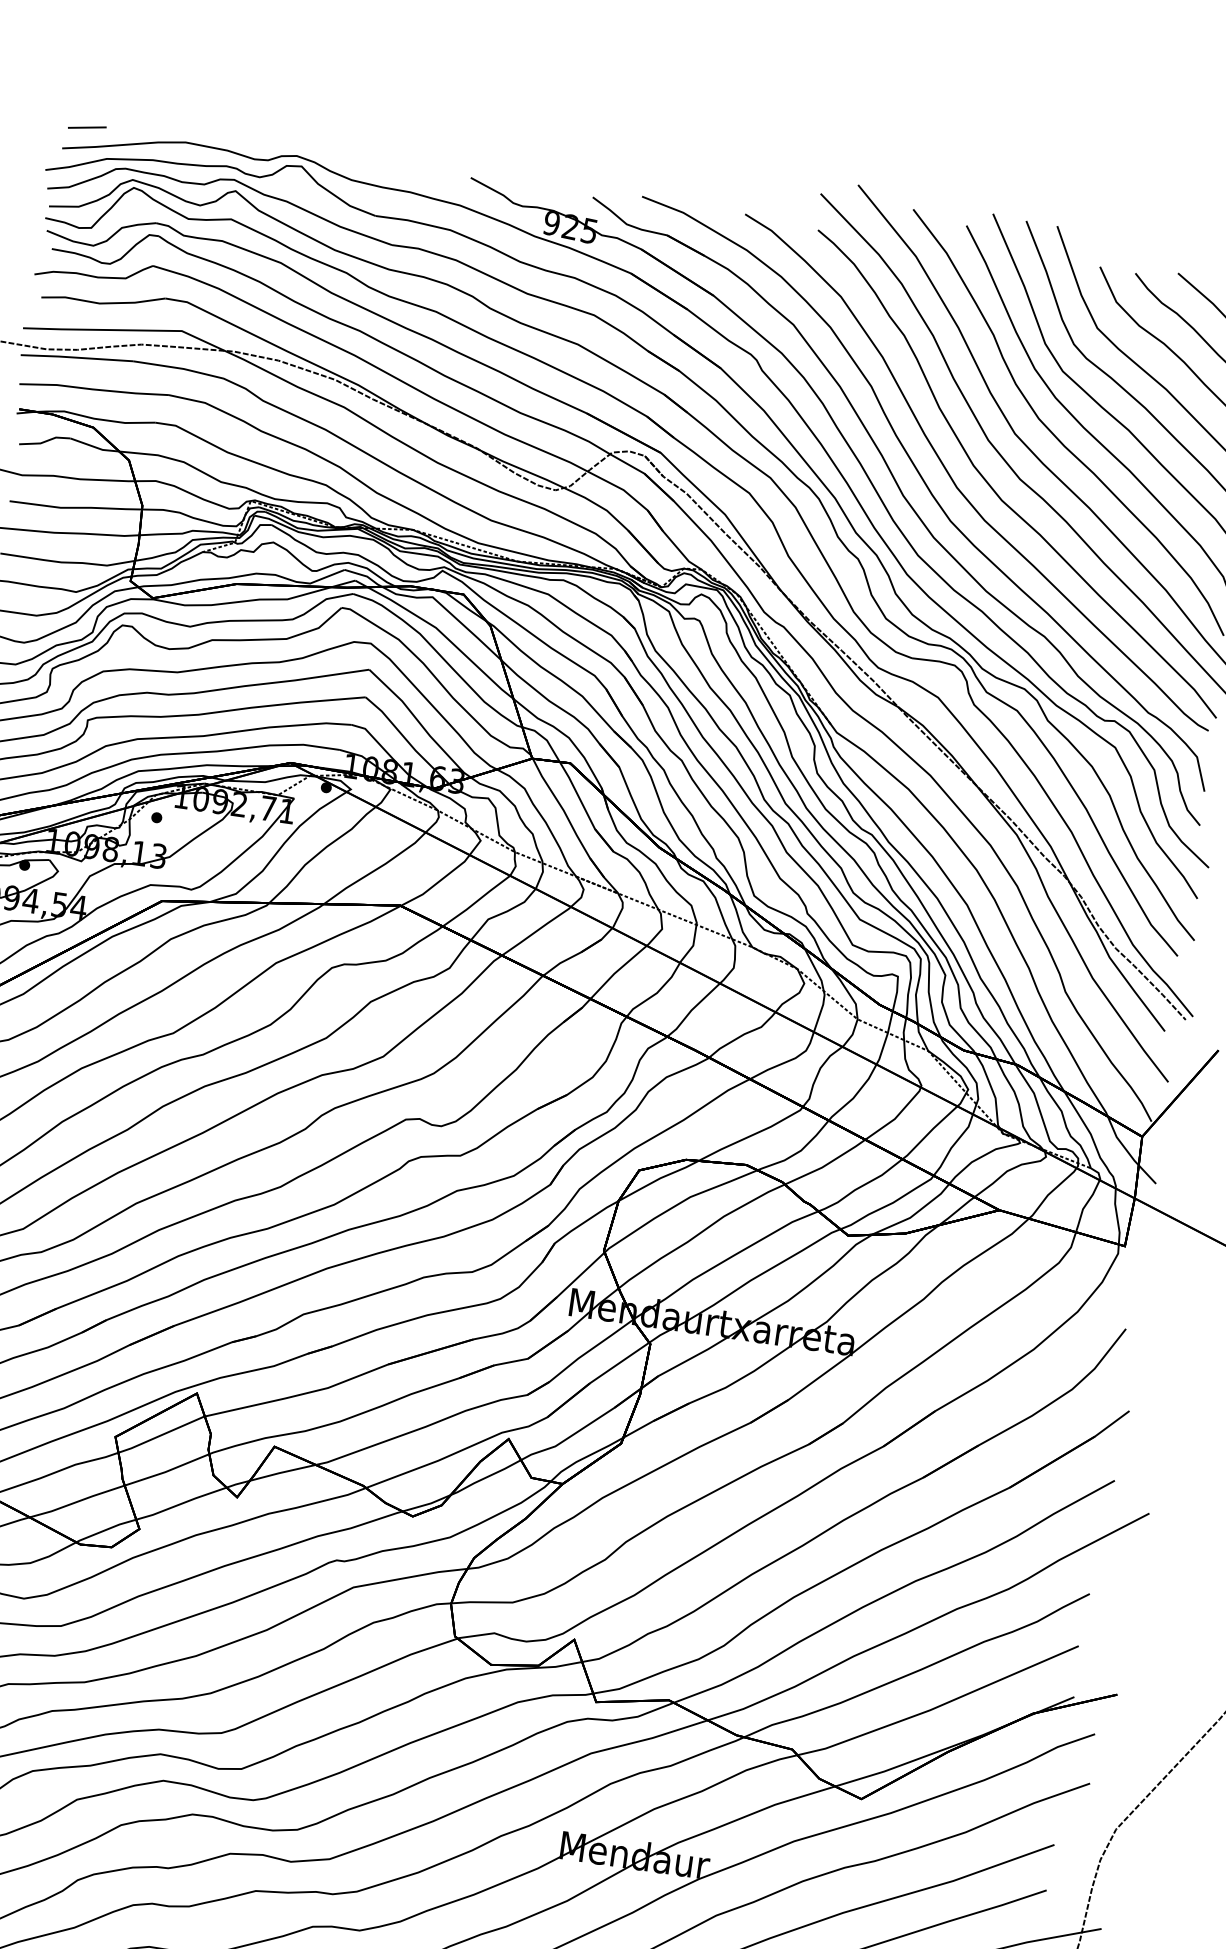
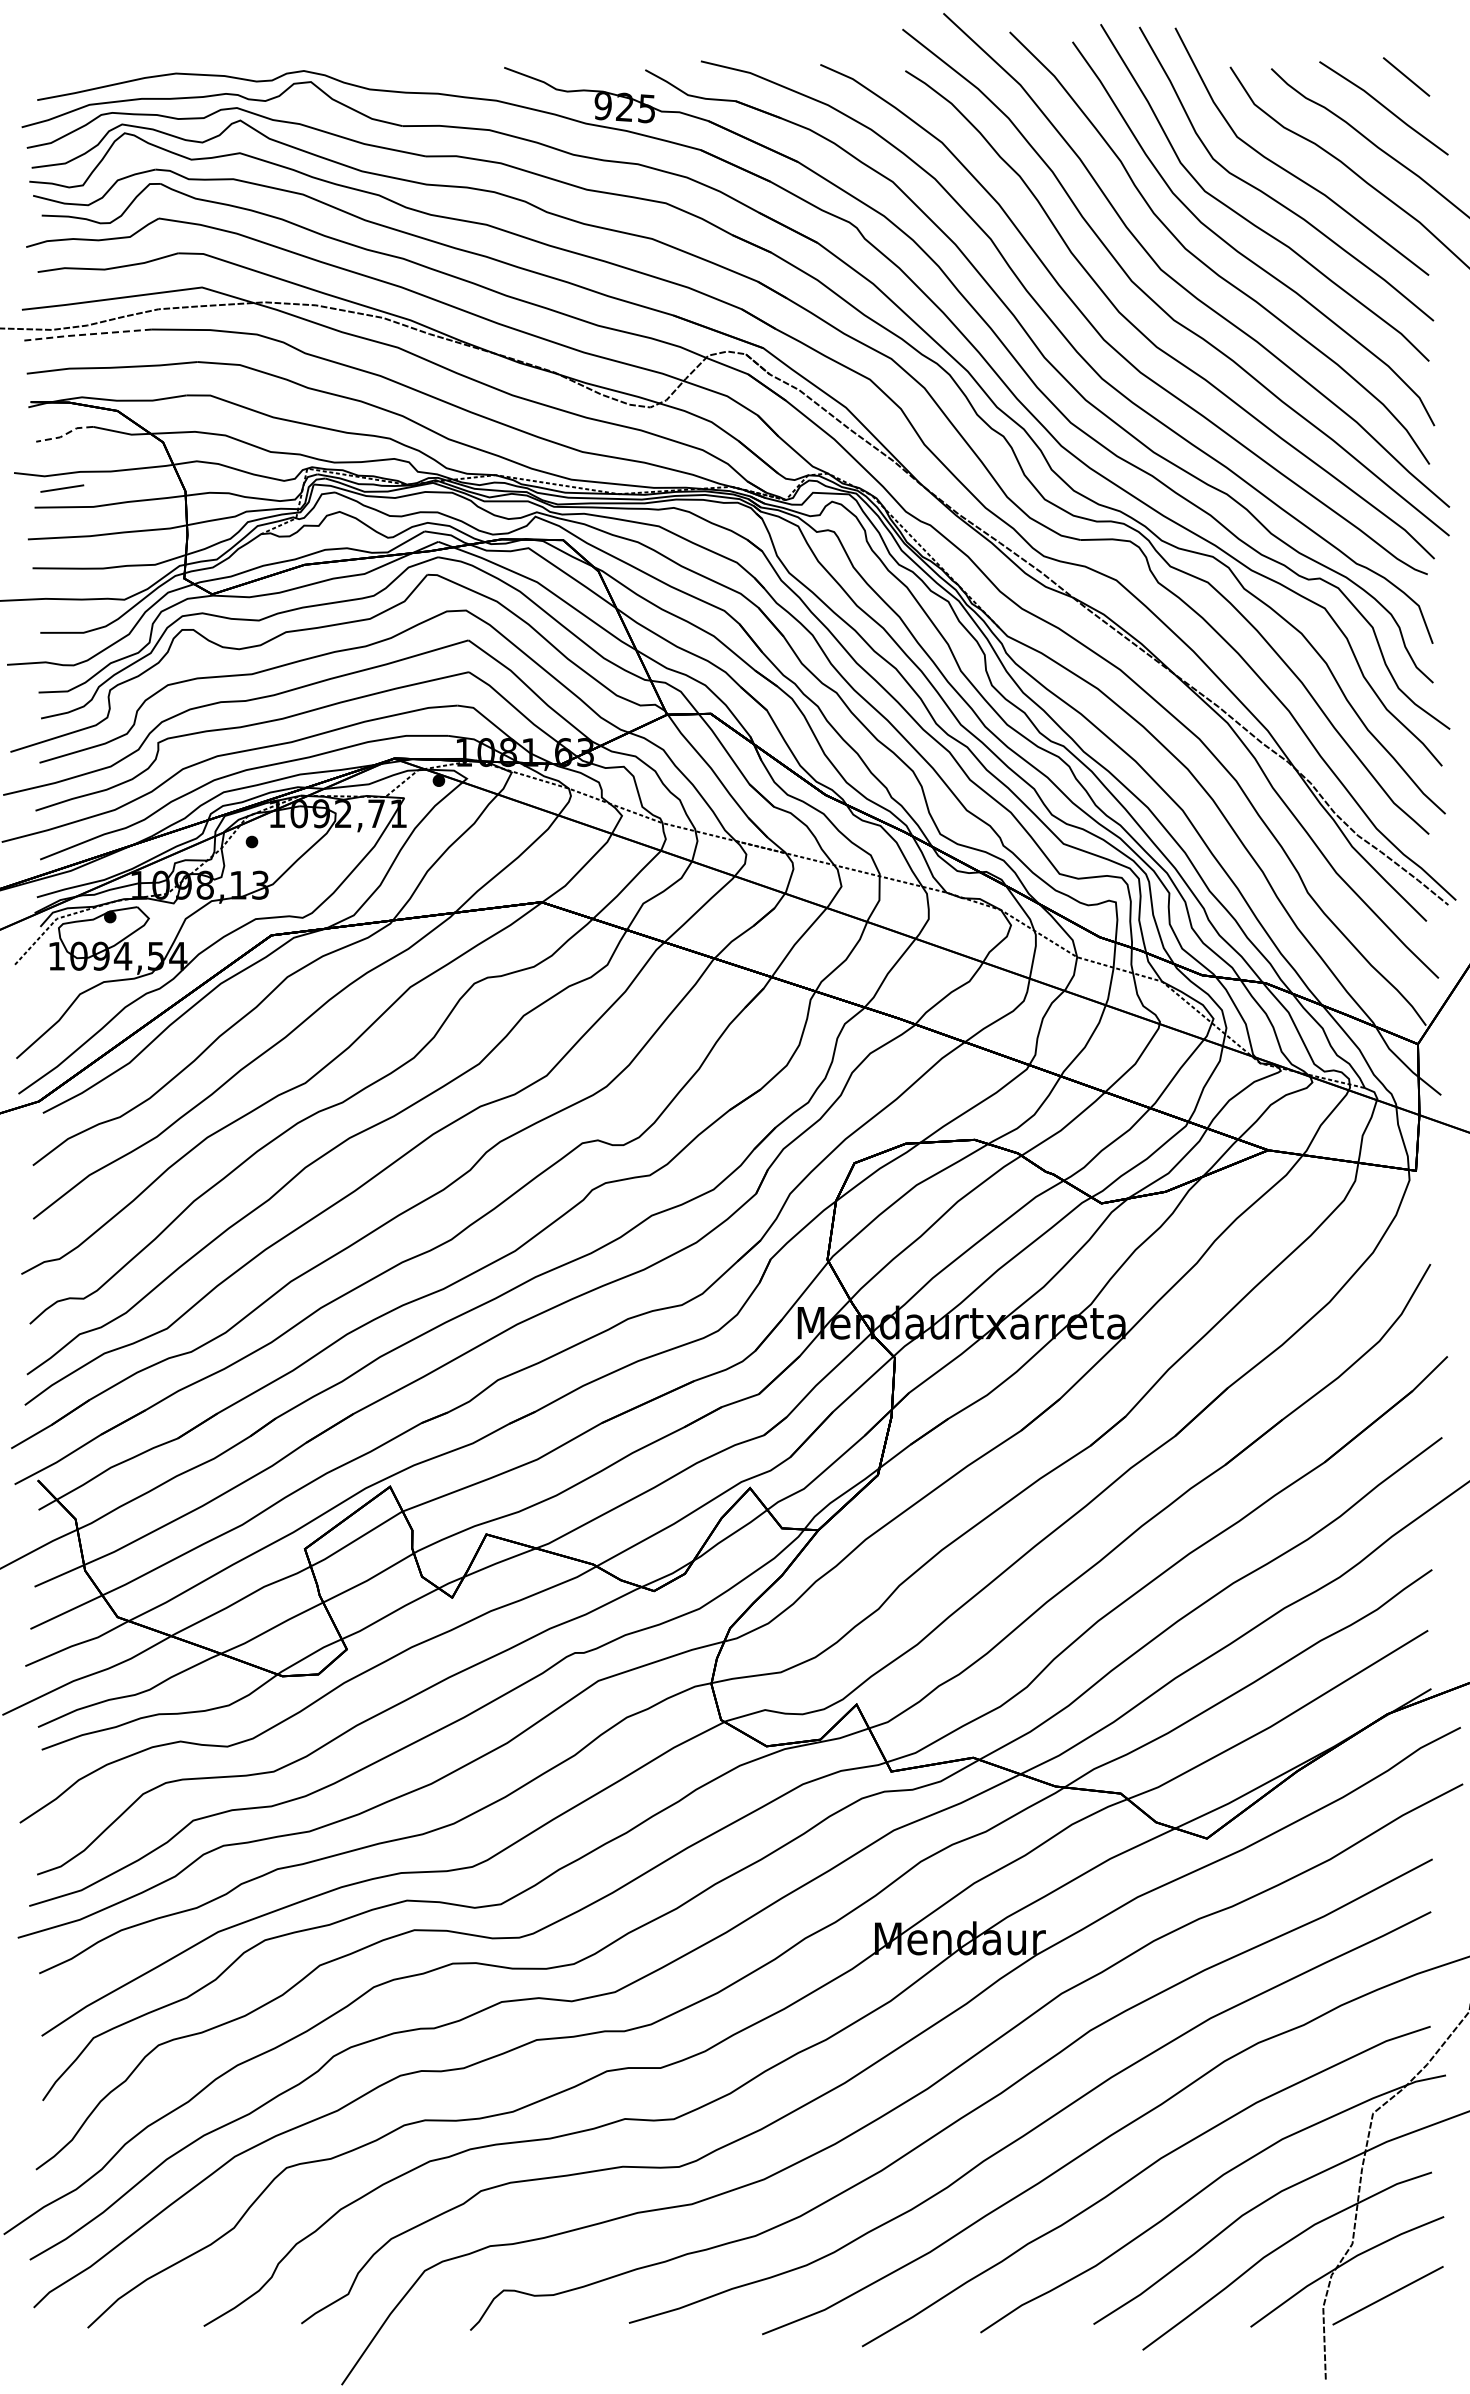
line: (87, 127) -> (62, 488), moved
line: (75, 357) -> (86, 334), solid -> dashed
line: (44, 441) -> (64, 434), solid -> dashed

